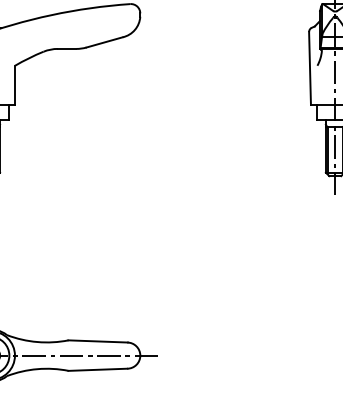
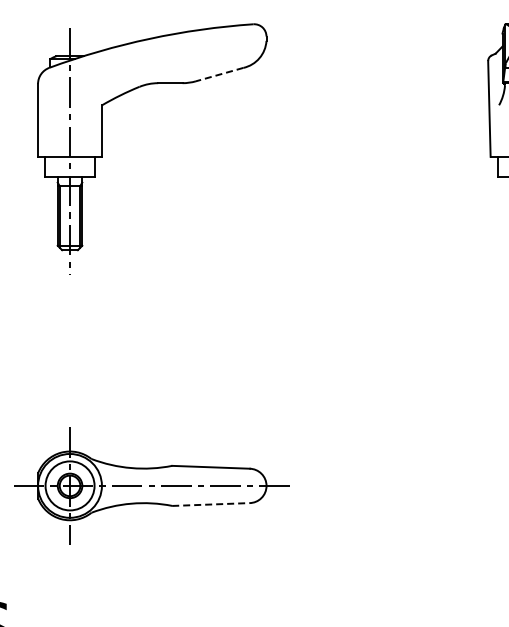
line: (104, 42) -> (219, 74), solid -> dashed
line: (97, 369) -> (210, 504), solid -> dashed

